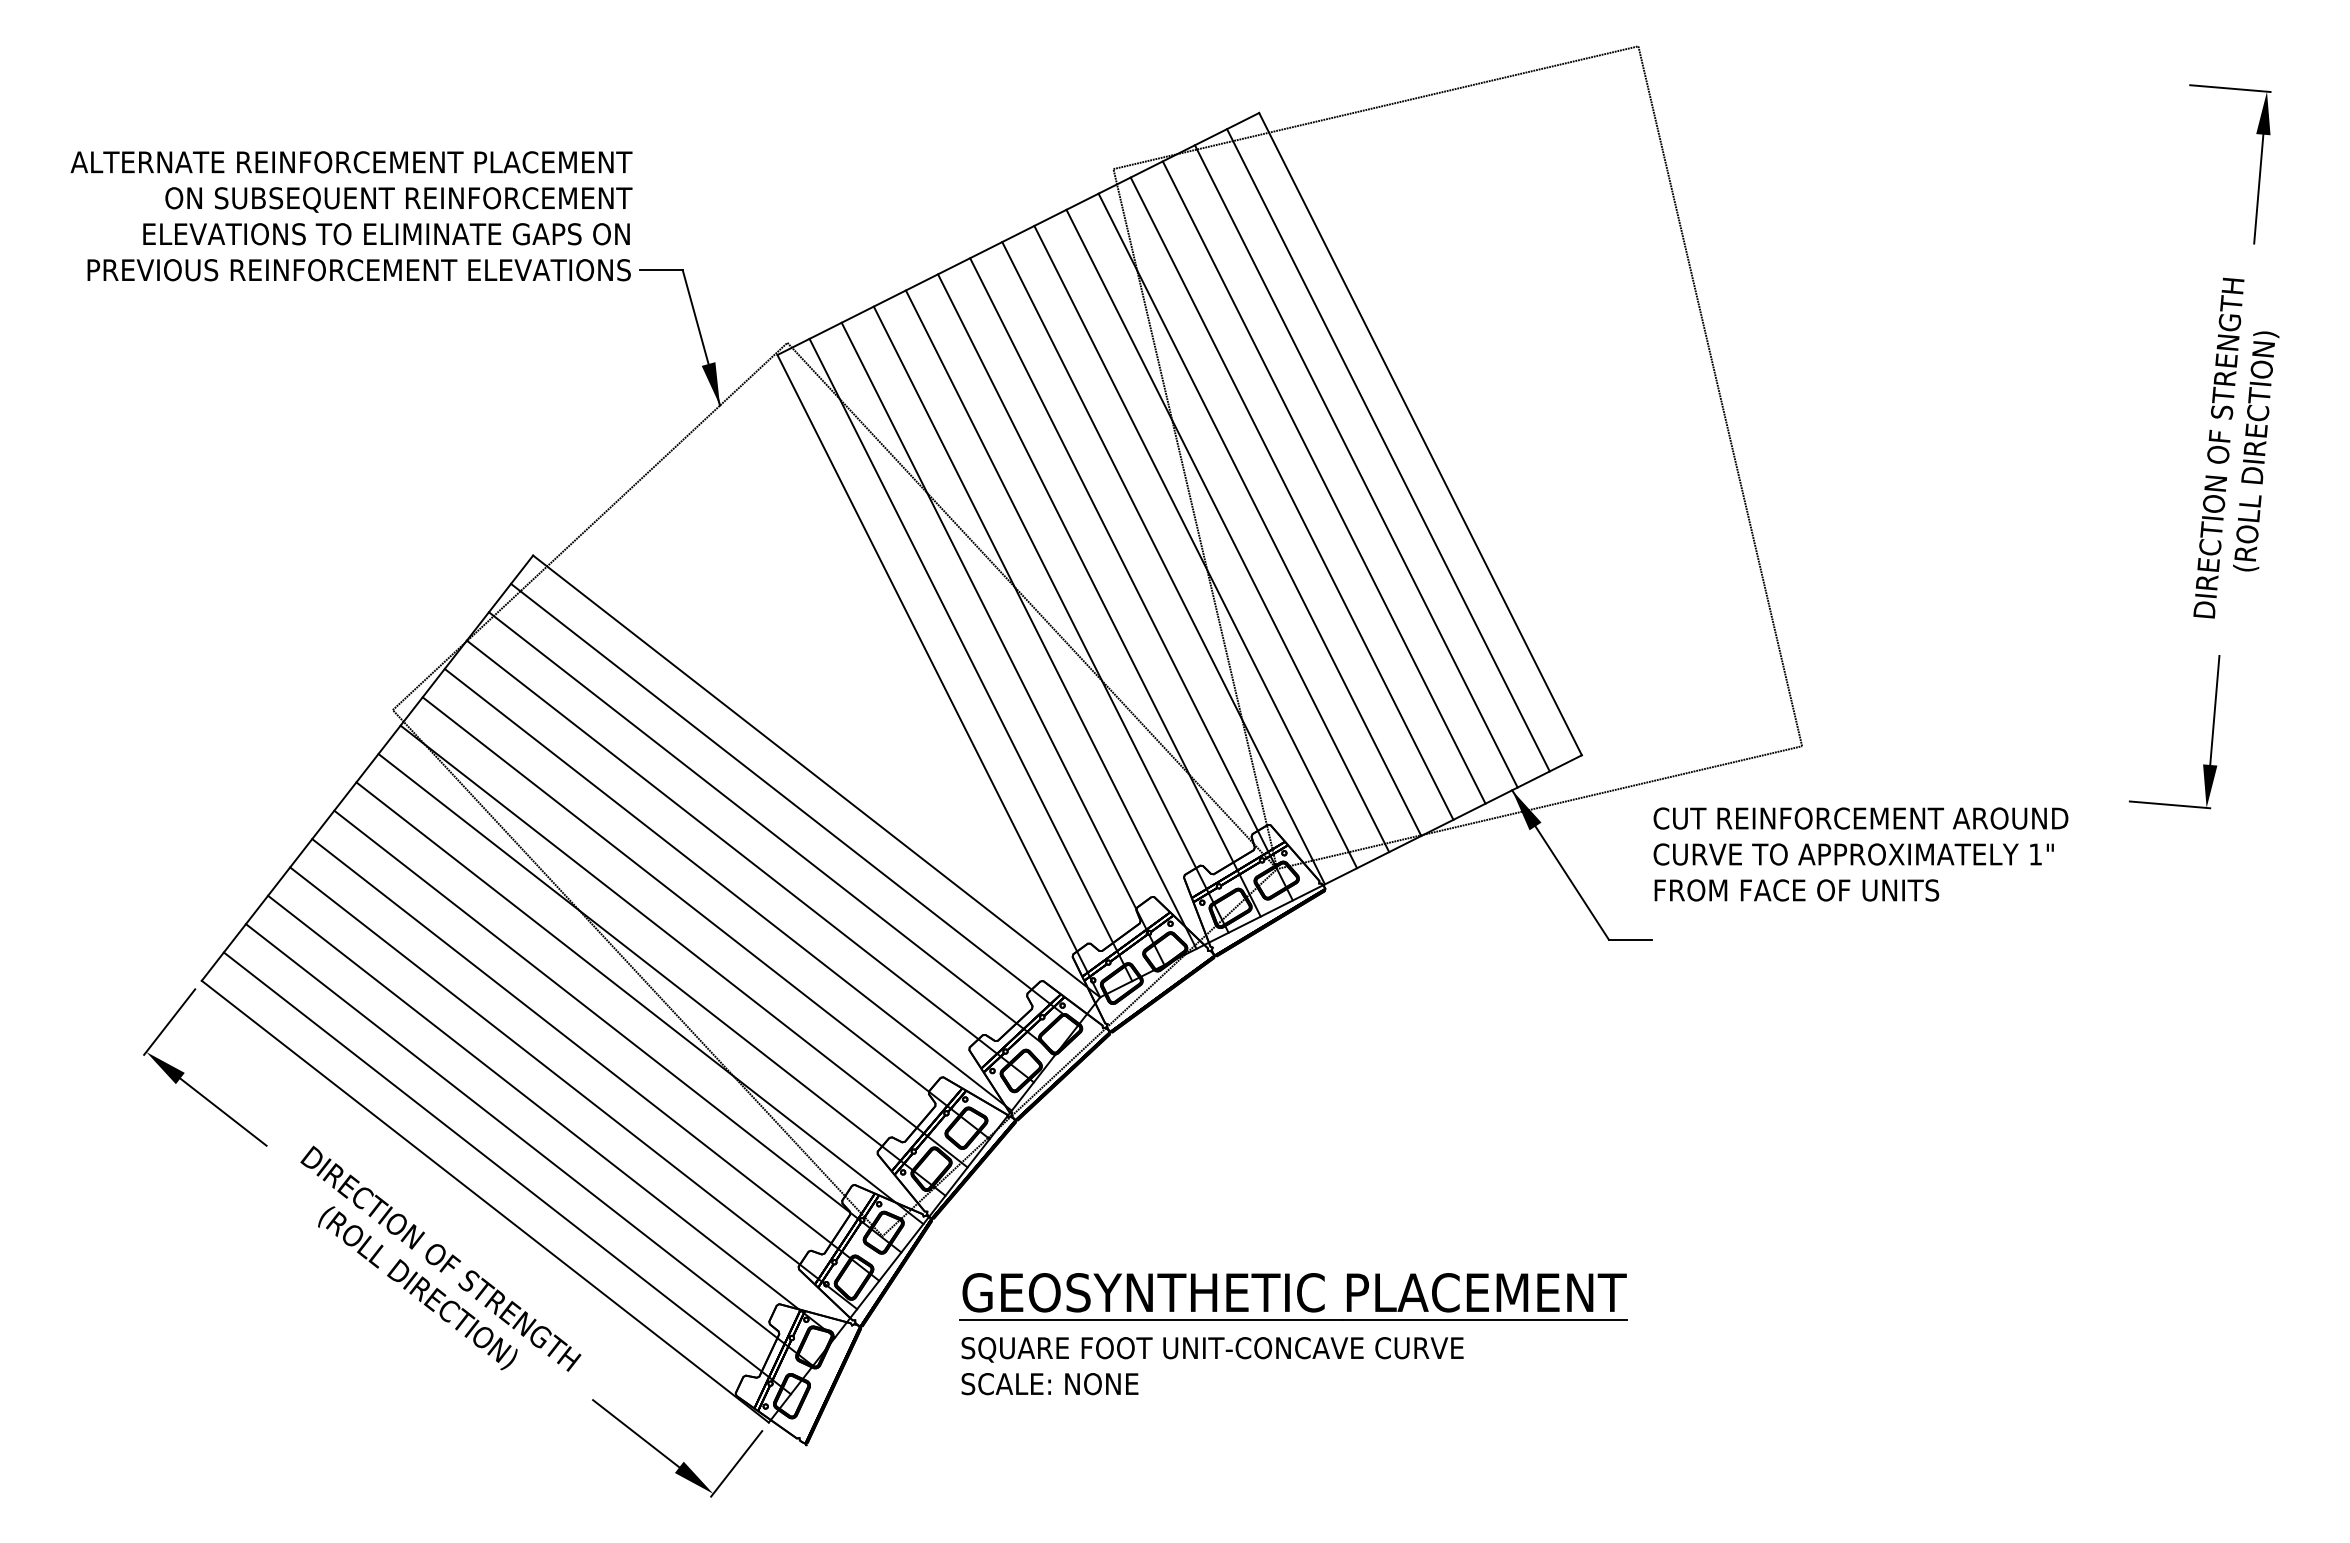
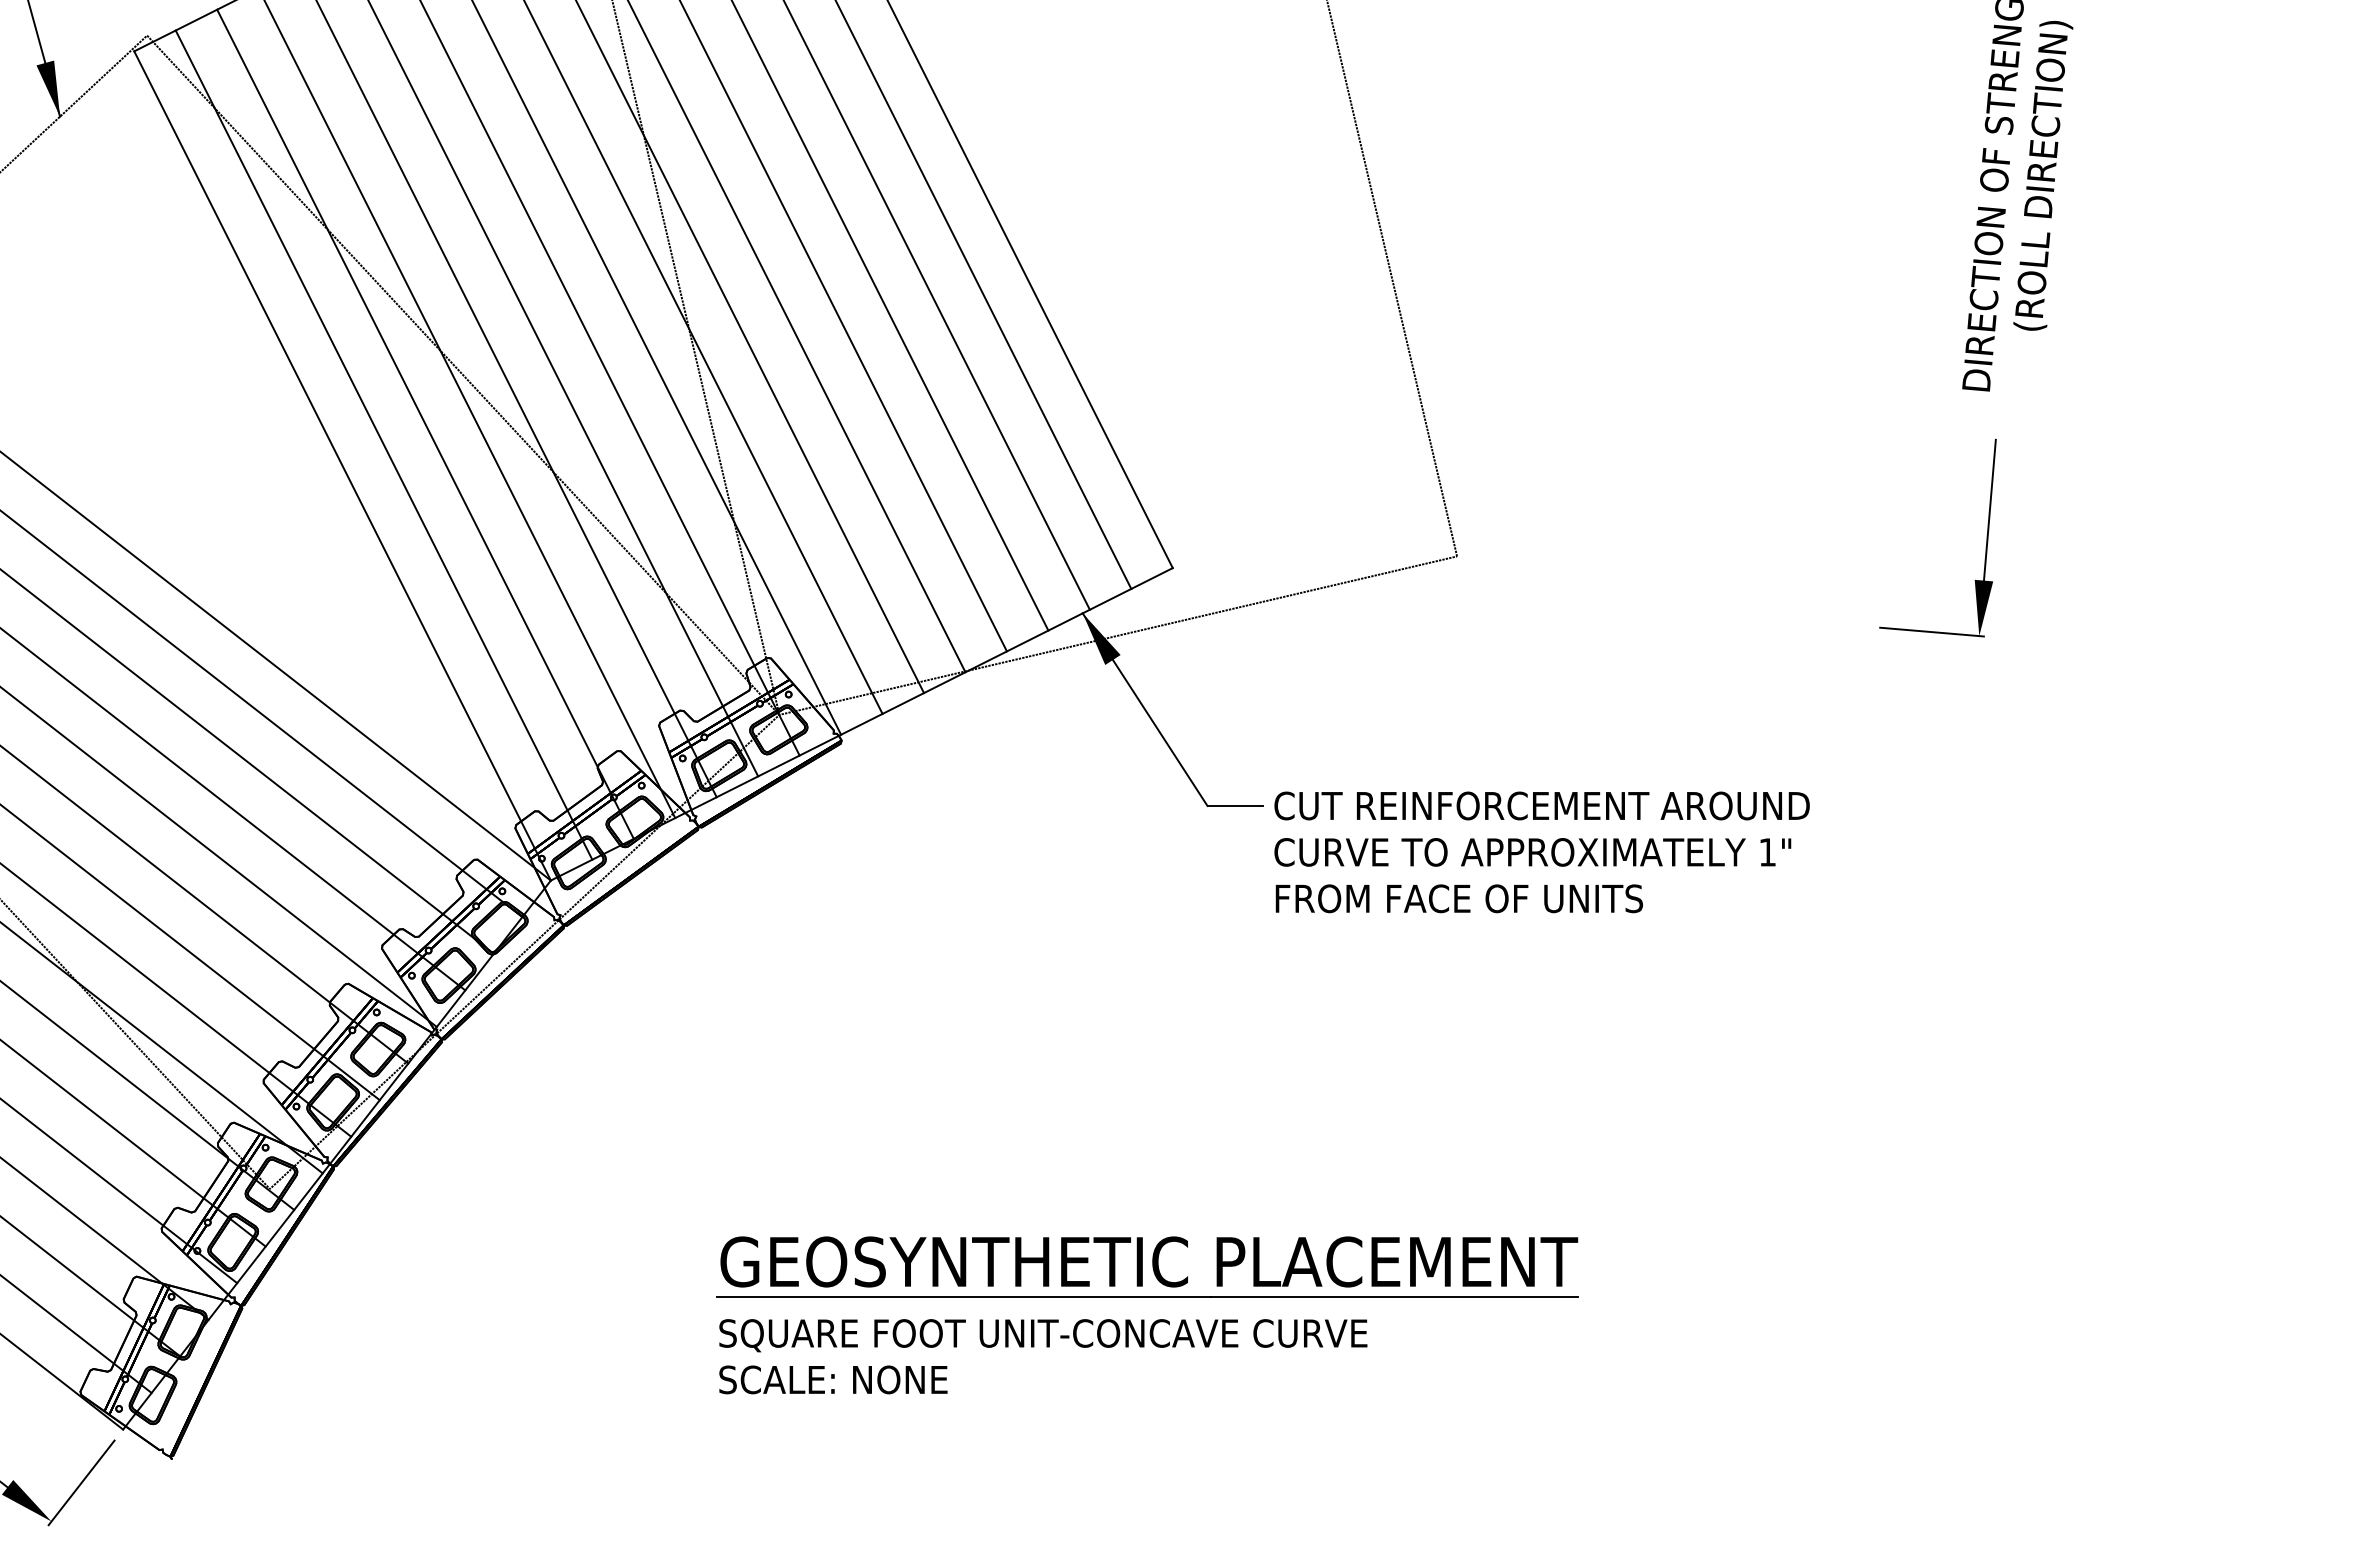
text: (1860, 854) -> (1541, 852), moved
part: (1293, 1334) -> (1147, 1315), moved

